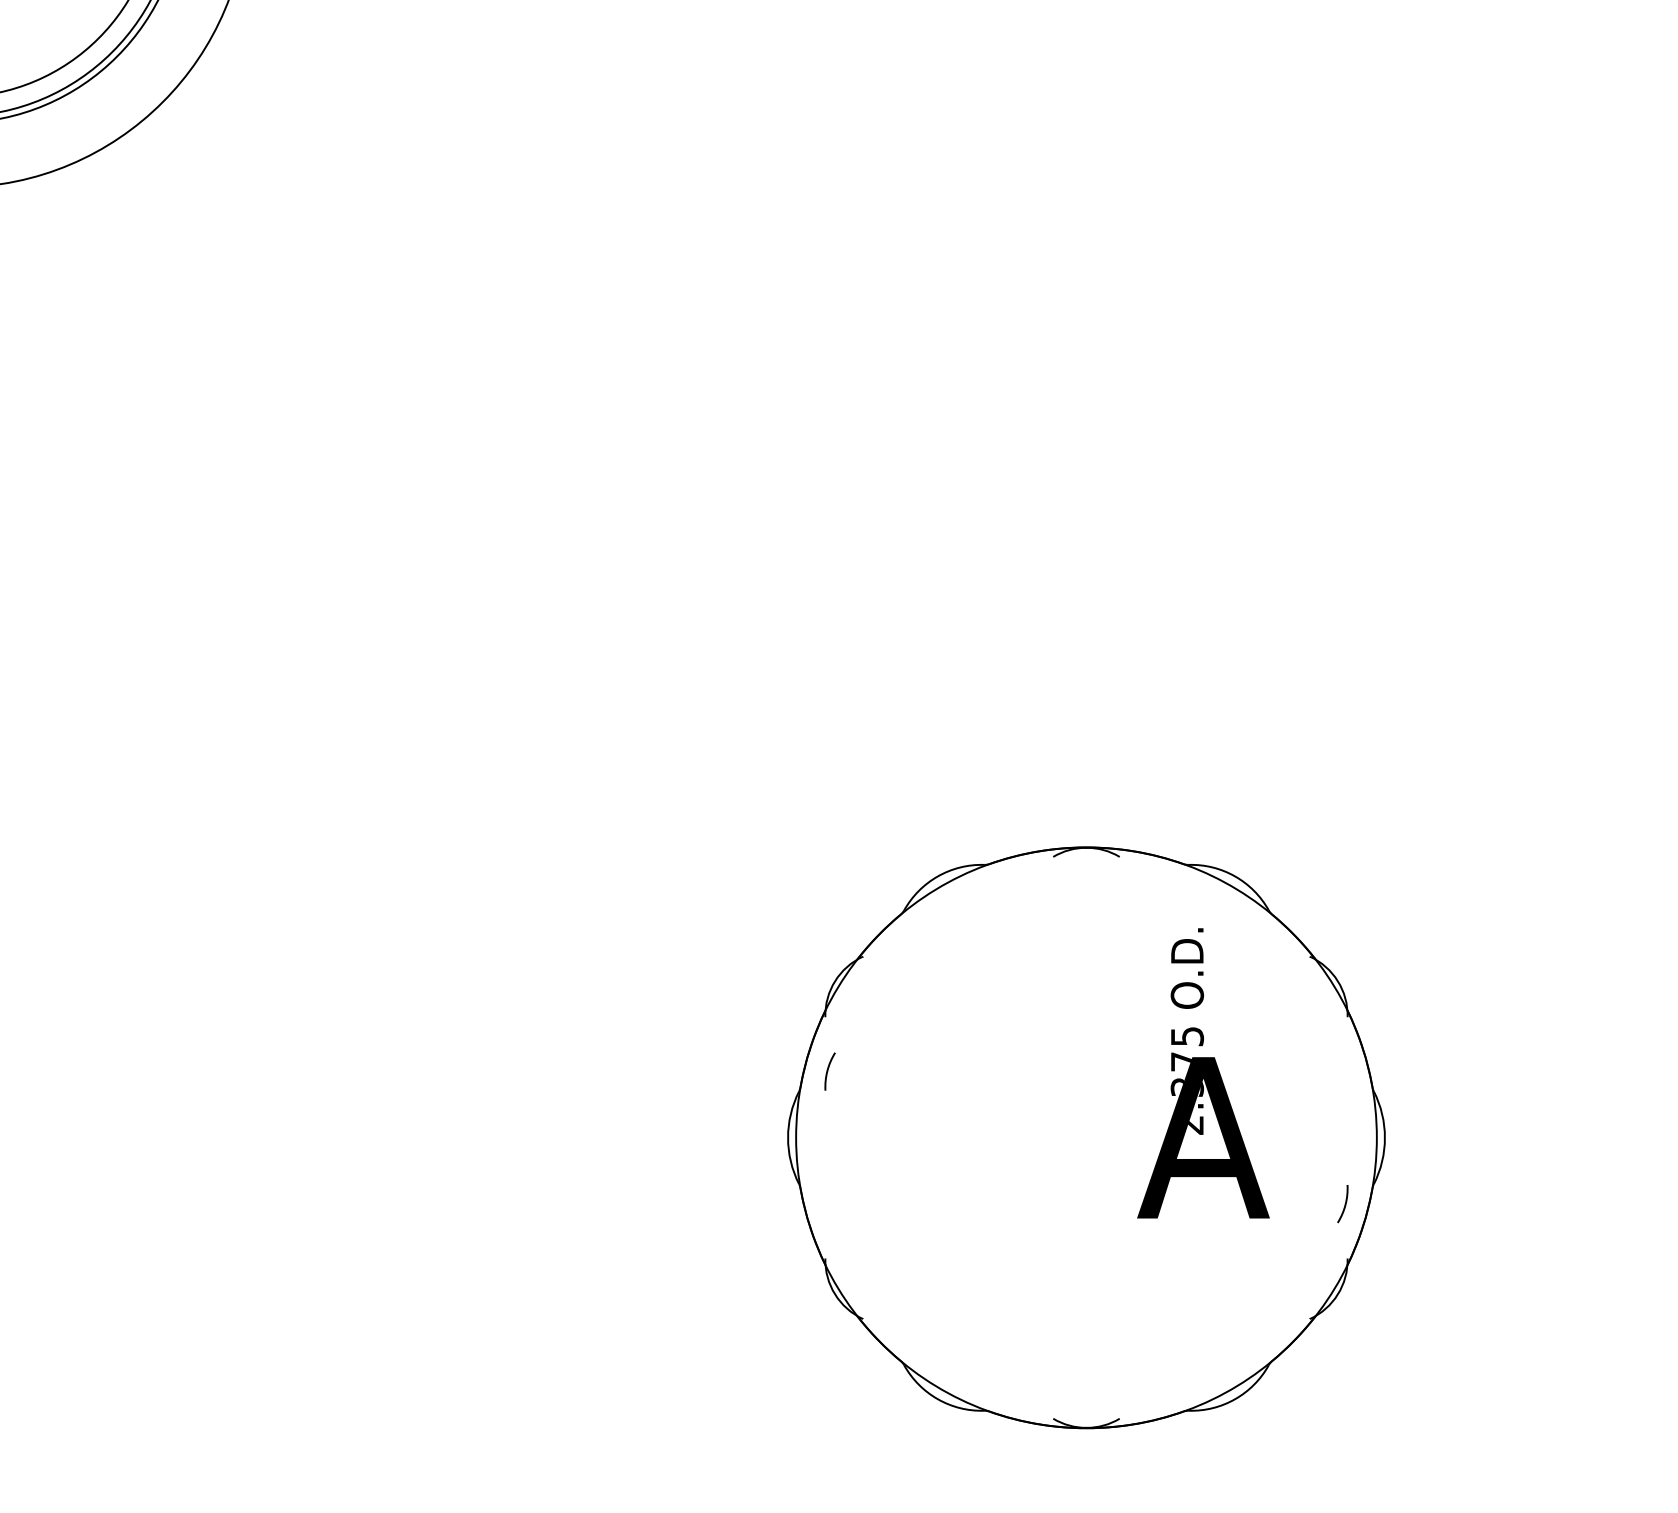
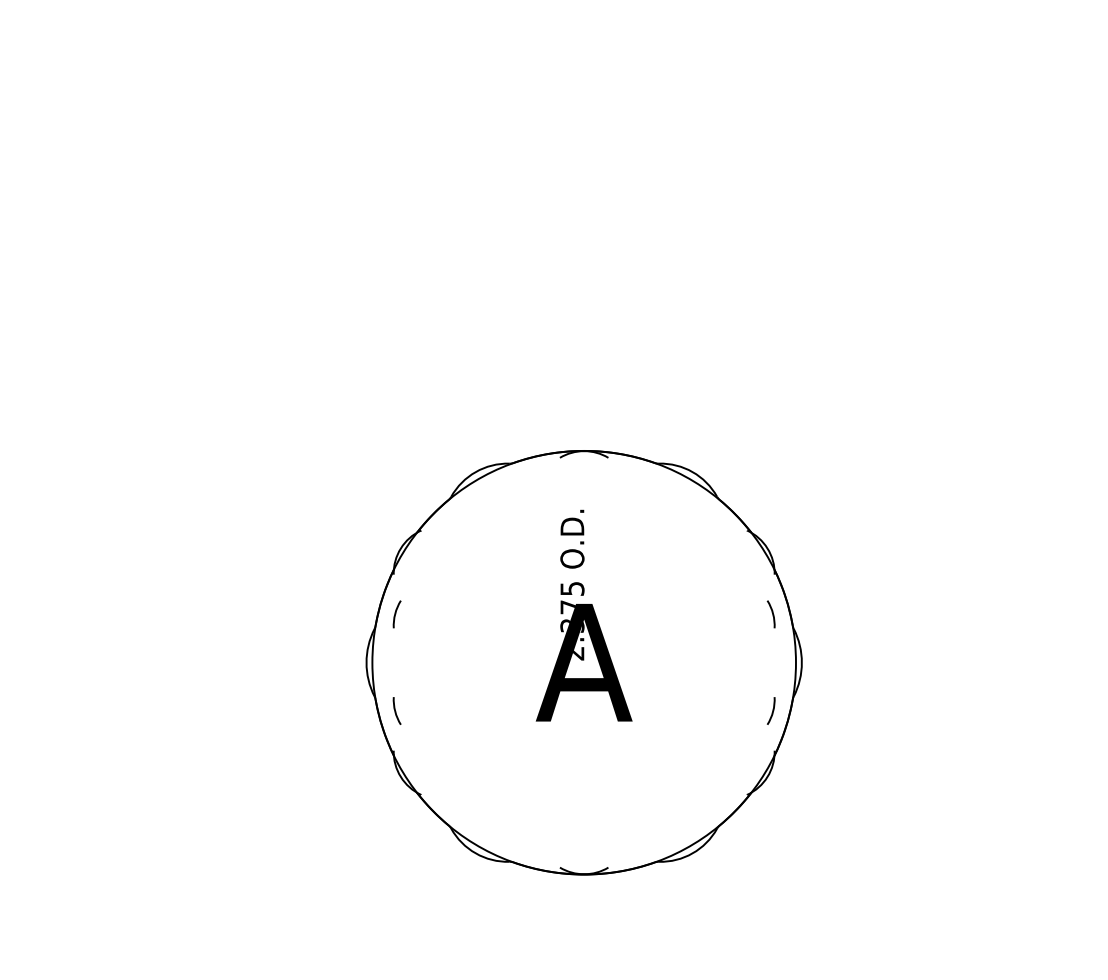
arc: (1344, 1071) -> (772, 614), added
text: (1203, 1073) -> (584, 615), moved
arc: (828, 1204) -> (396, 711), added

